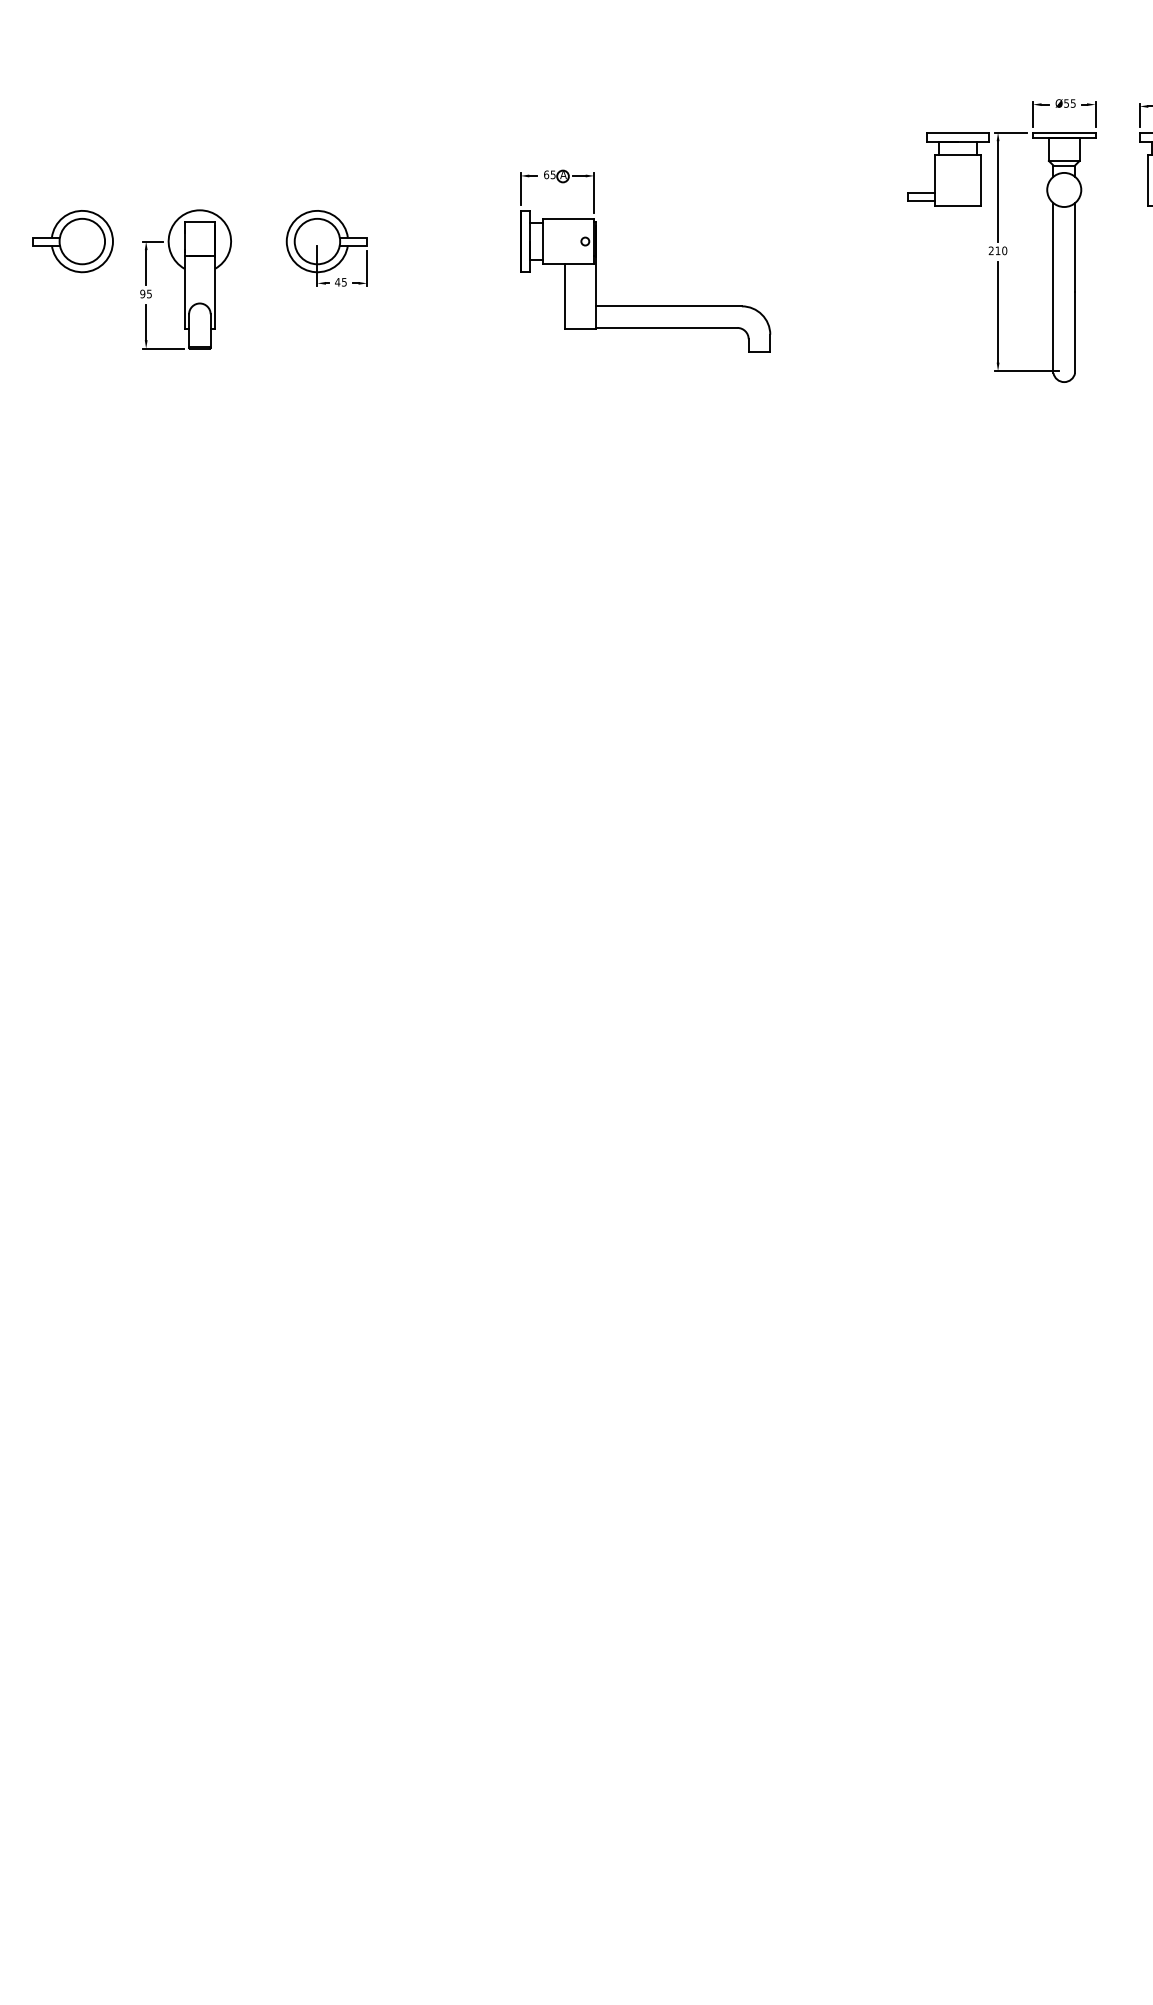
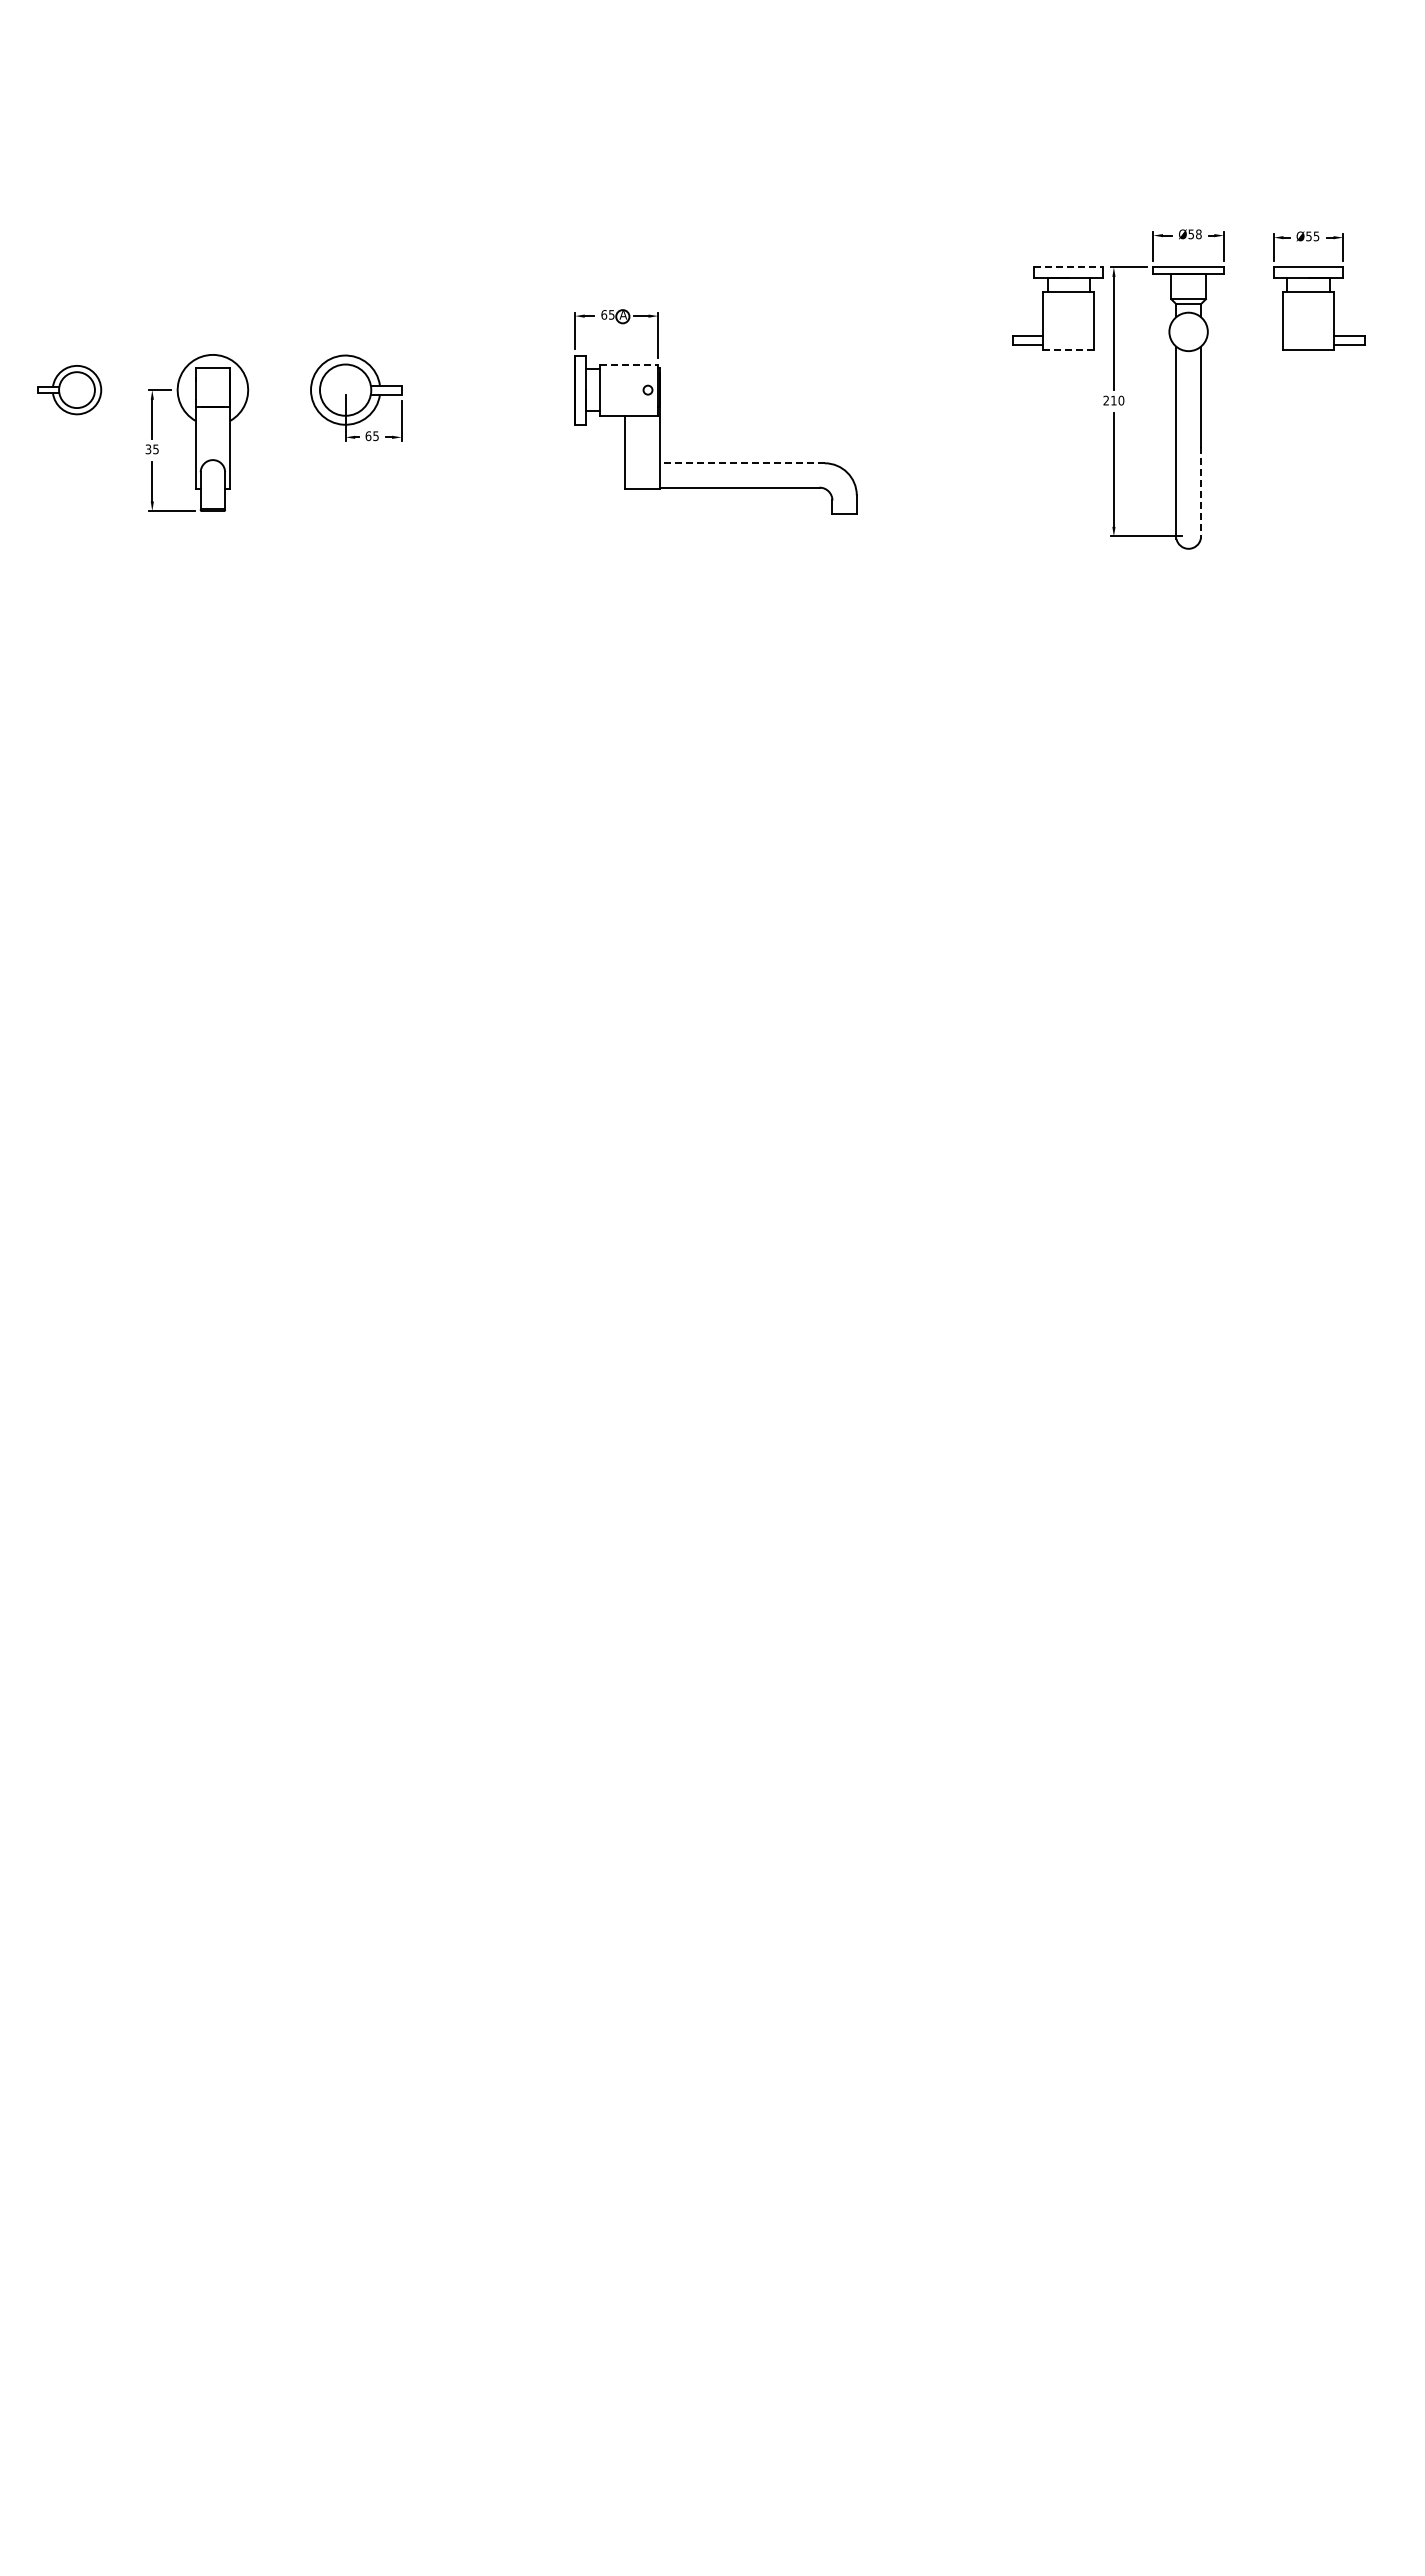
text: (1073, 103) -> (1198, 234), Ø55 -> Ø58
line: (957, 132) -> (1068, 267), solid -> dashed
line: (957, 206) -> (1068, 350), solid -> dashed
line: (568, 218) -> (629, 364), solid -> dashed
part: (72, 240) -> (69, 389), size x0.7
text: (337, 282) -> (368, 436), 45 -> 65
text: (142, 294) -> (148, 449), 95 -> 35
line: (669, 306) -> (742, 463), solid -> dashed
line: (1074, 333) -> (1200, 493), solid -> dashed

